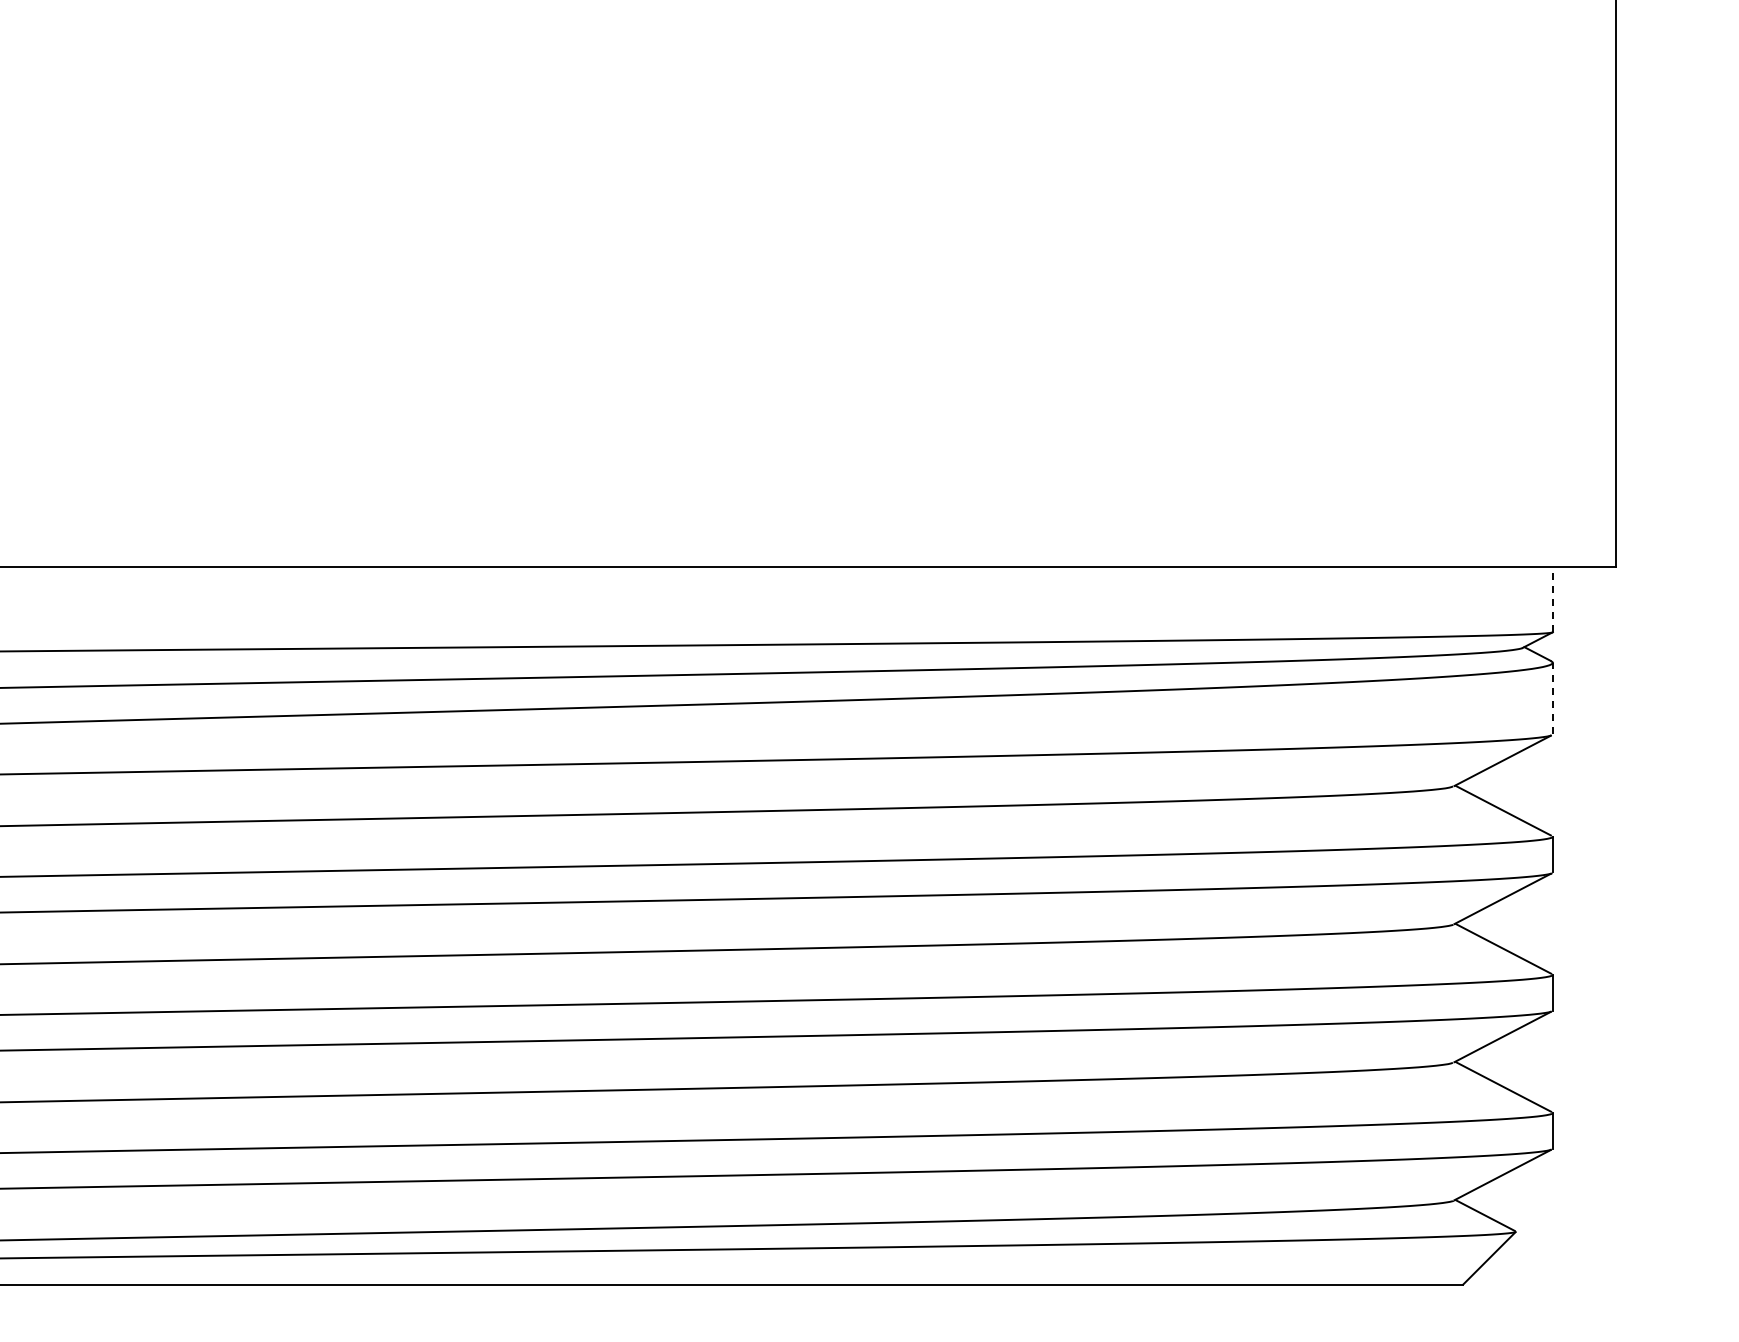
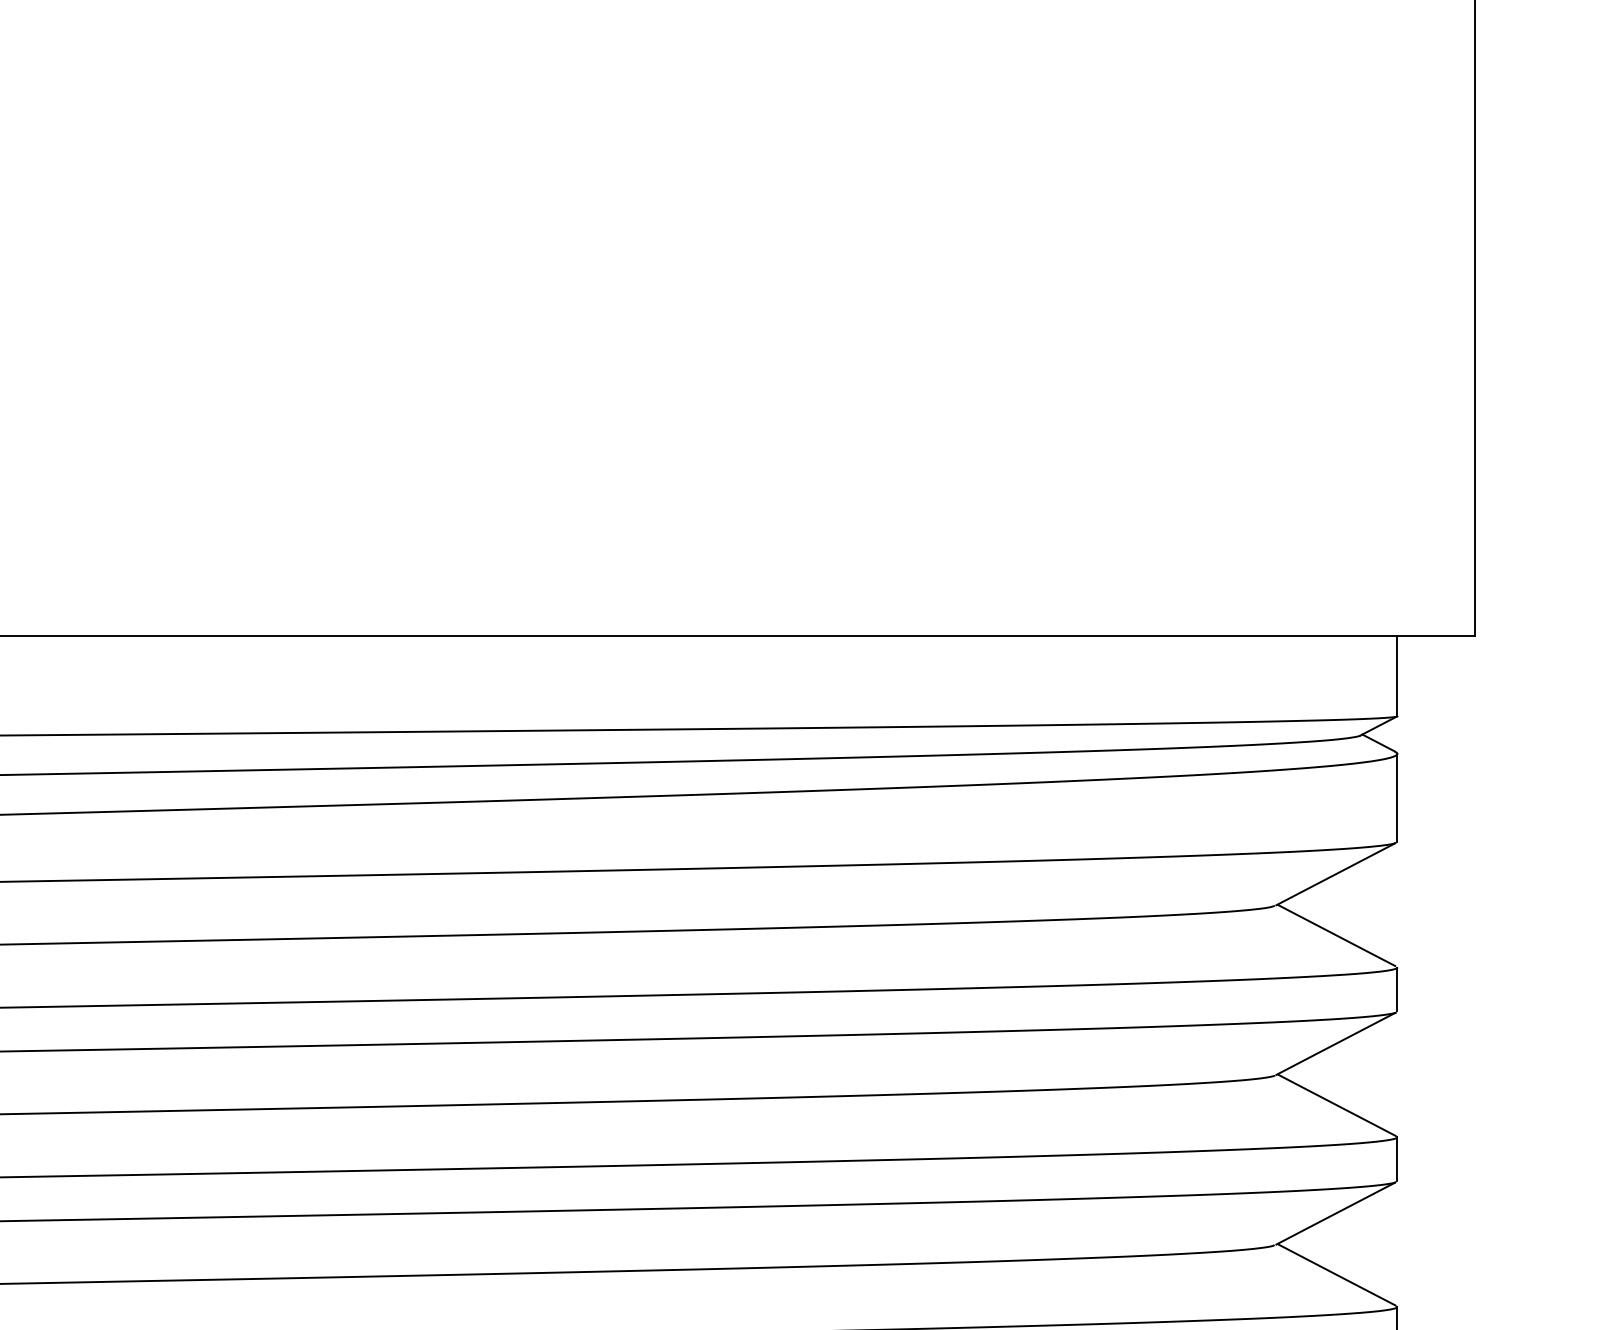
line: (1552, 599) -> (1397, 676), dashed -> solid
line: (1552, 698) -> (1397, 797), dashed -> solid

